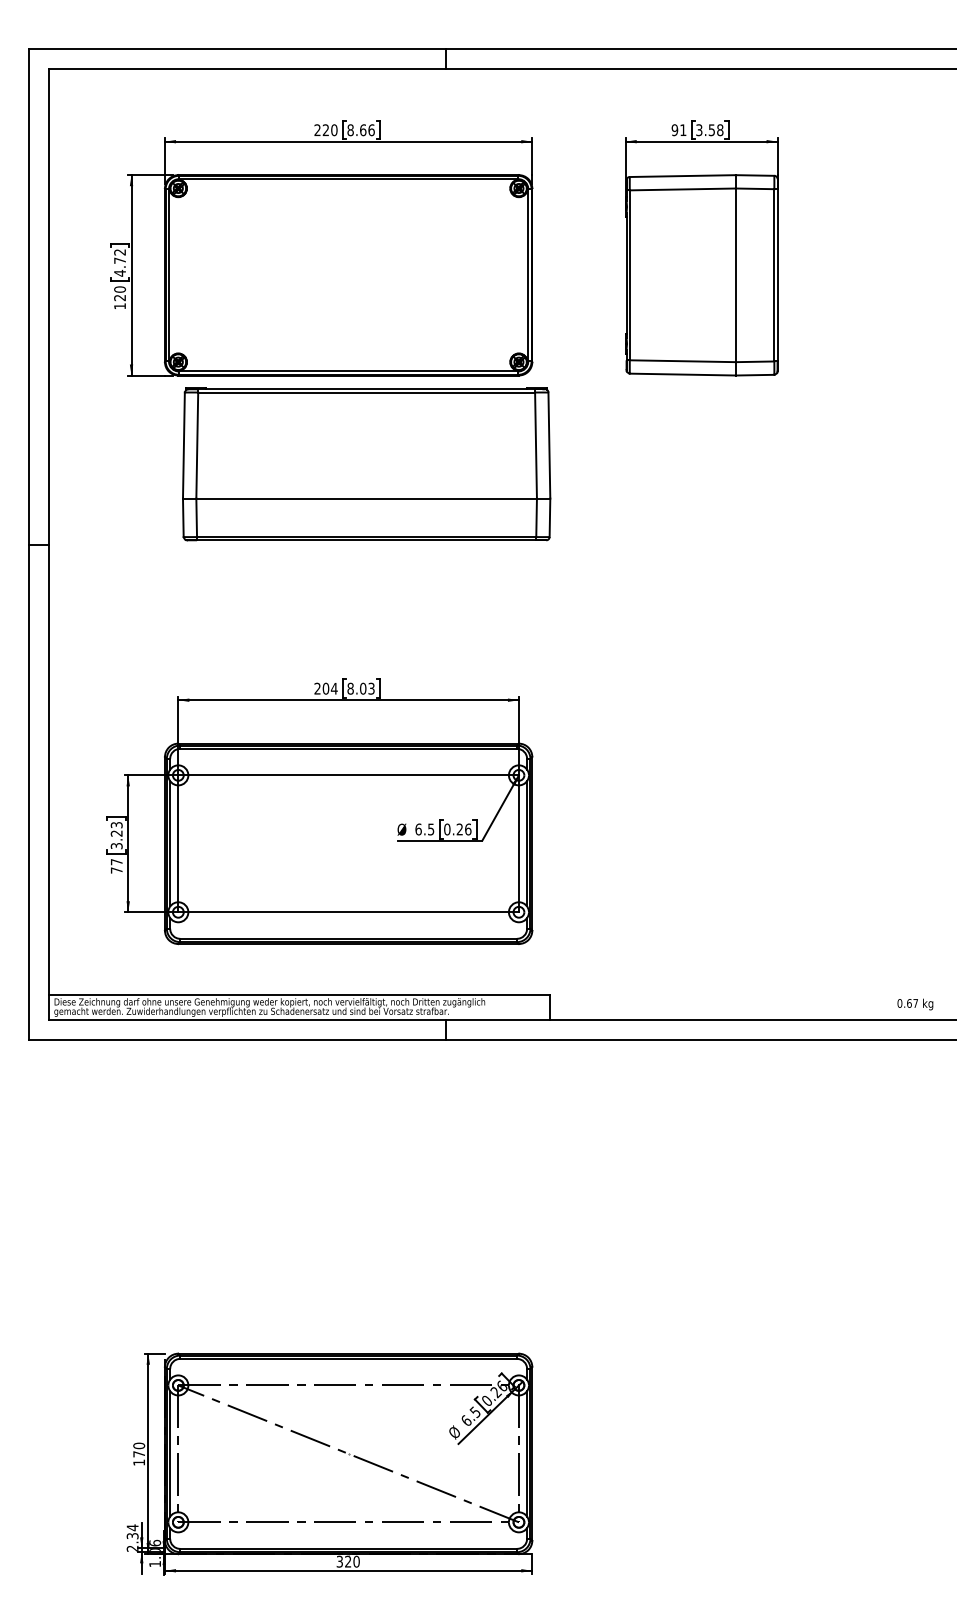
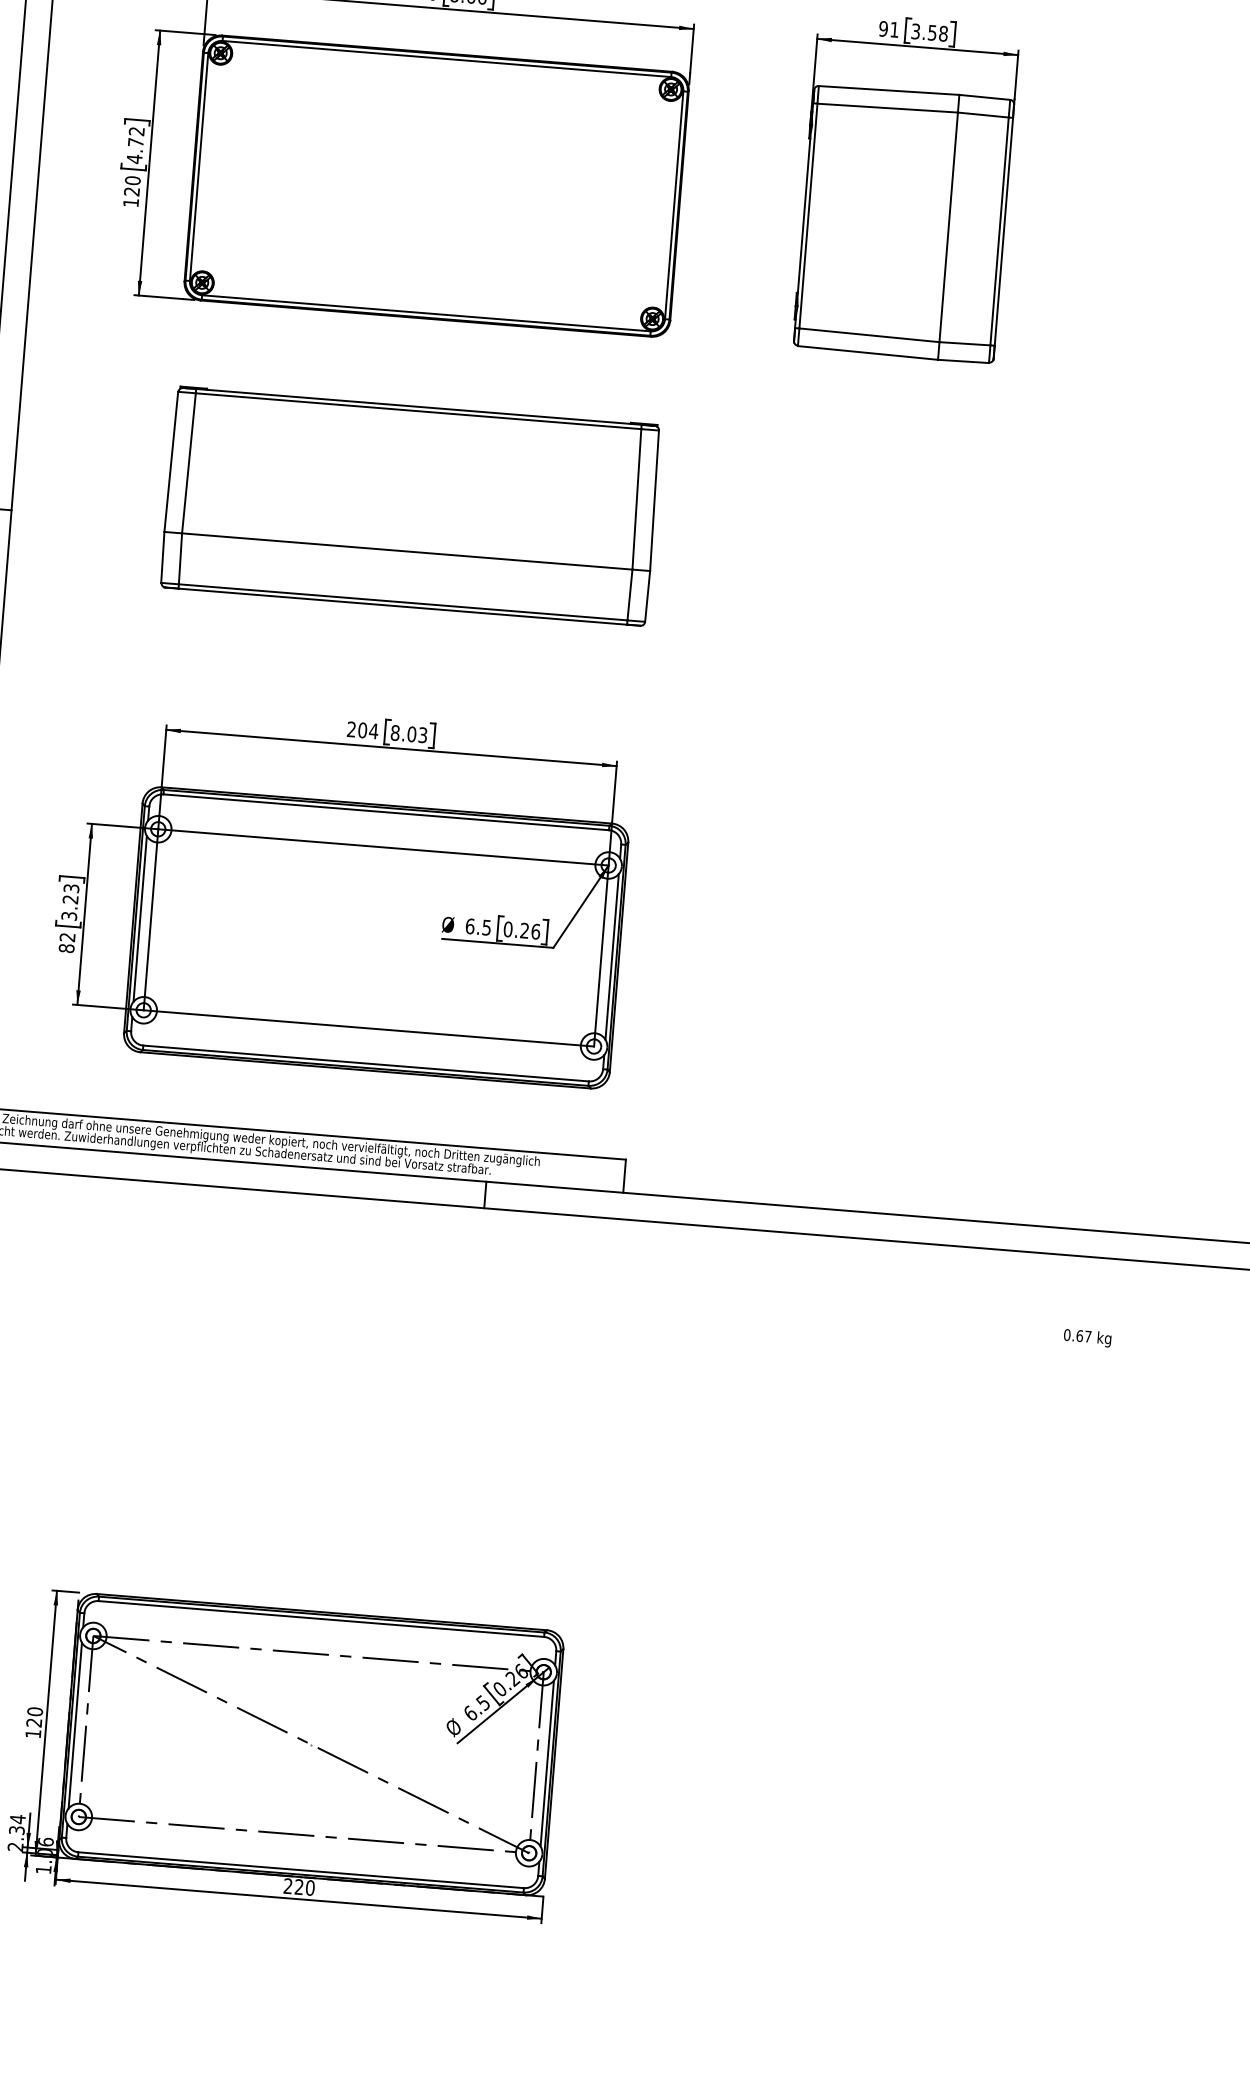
part: (366, 464) -> (410, 506), moved
text: (116, 866) -> (66, 943), 77 -> 82
text: (915, 1004) -> (1087, 1338), moved
text: (138, 1454) -> (33, 1723), 170 -> 120
text: (339, 1561) -> (287, 1885), 320 -> 220

